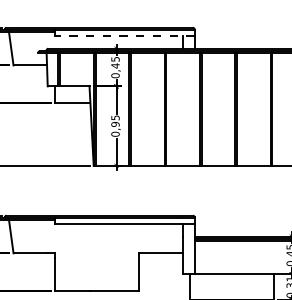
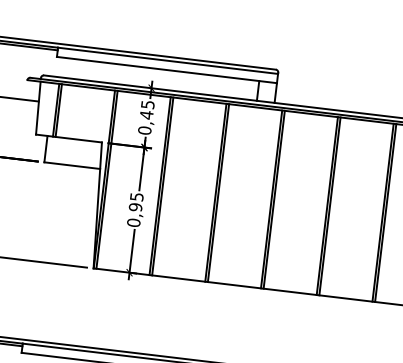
line: (124, 36) -> (166, 70), dashed -> solid

